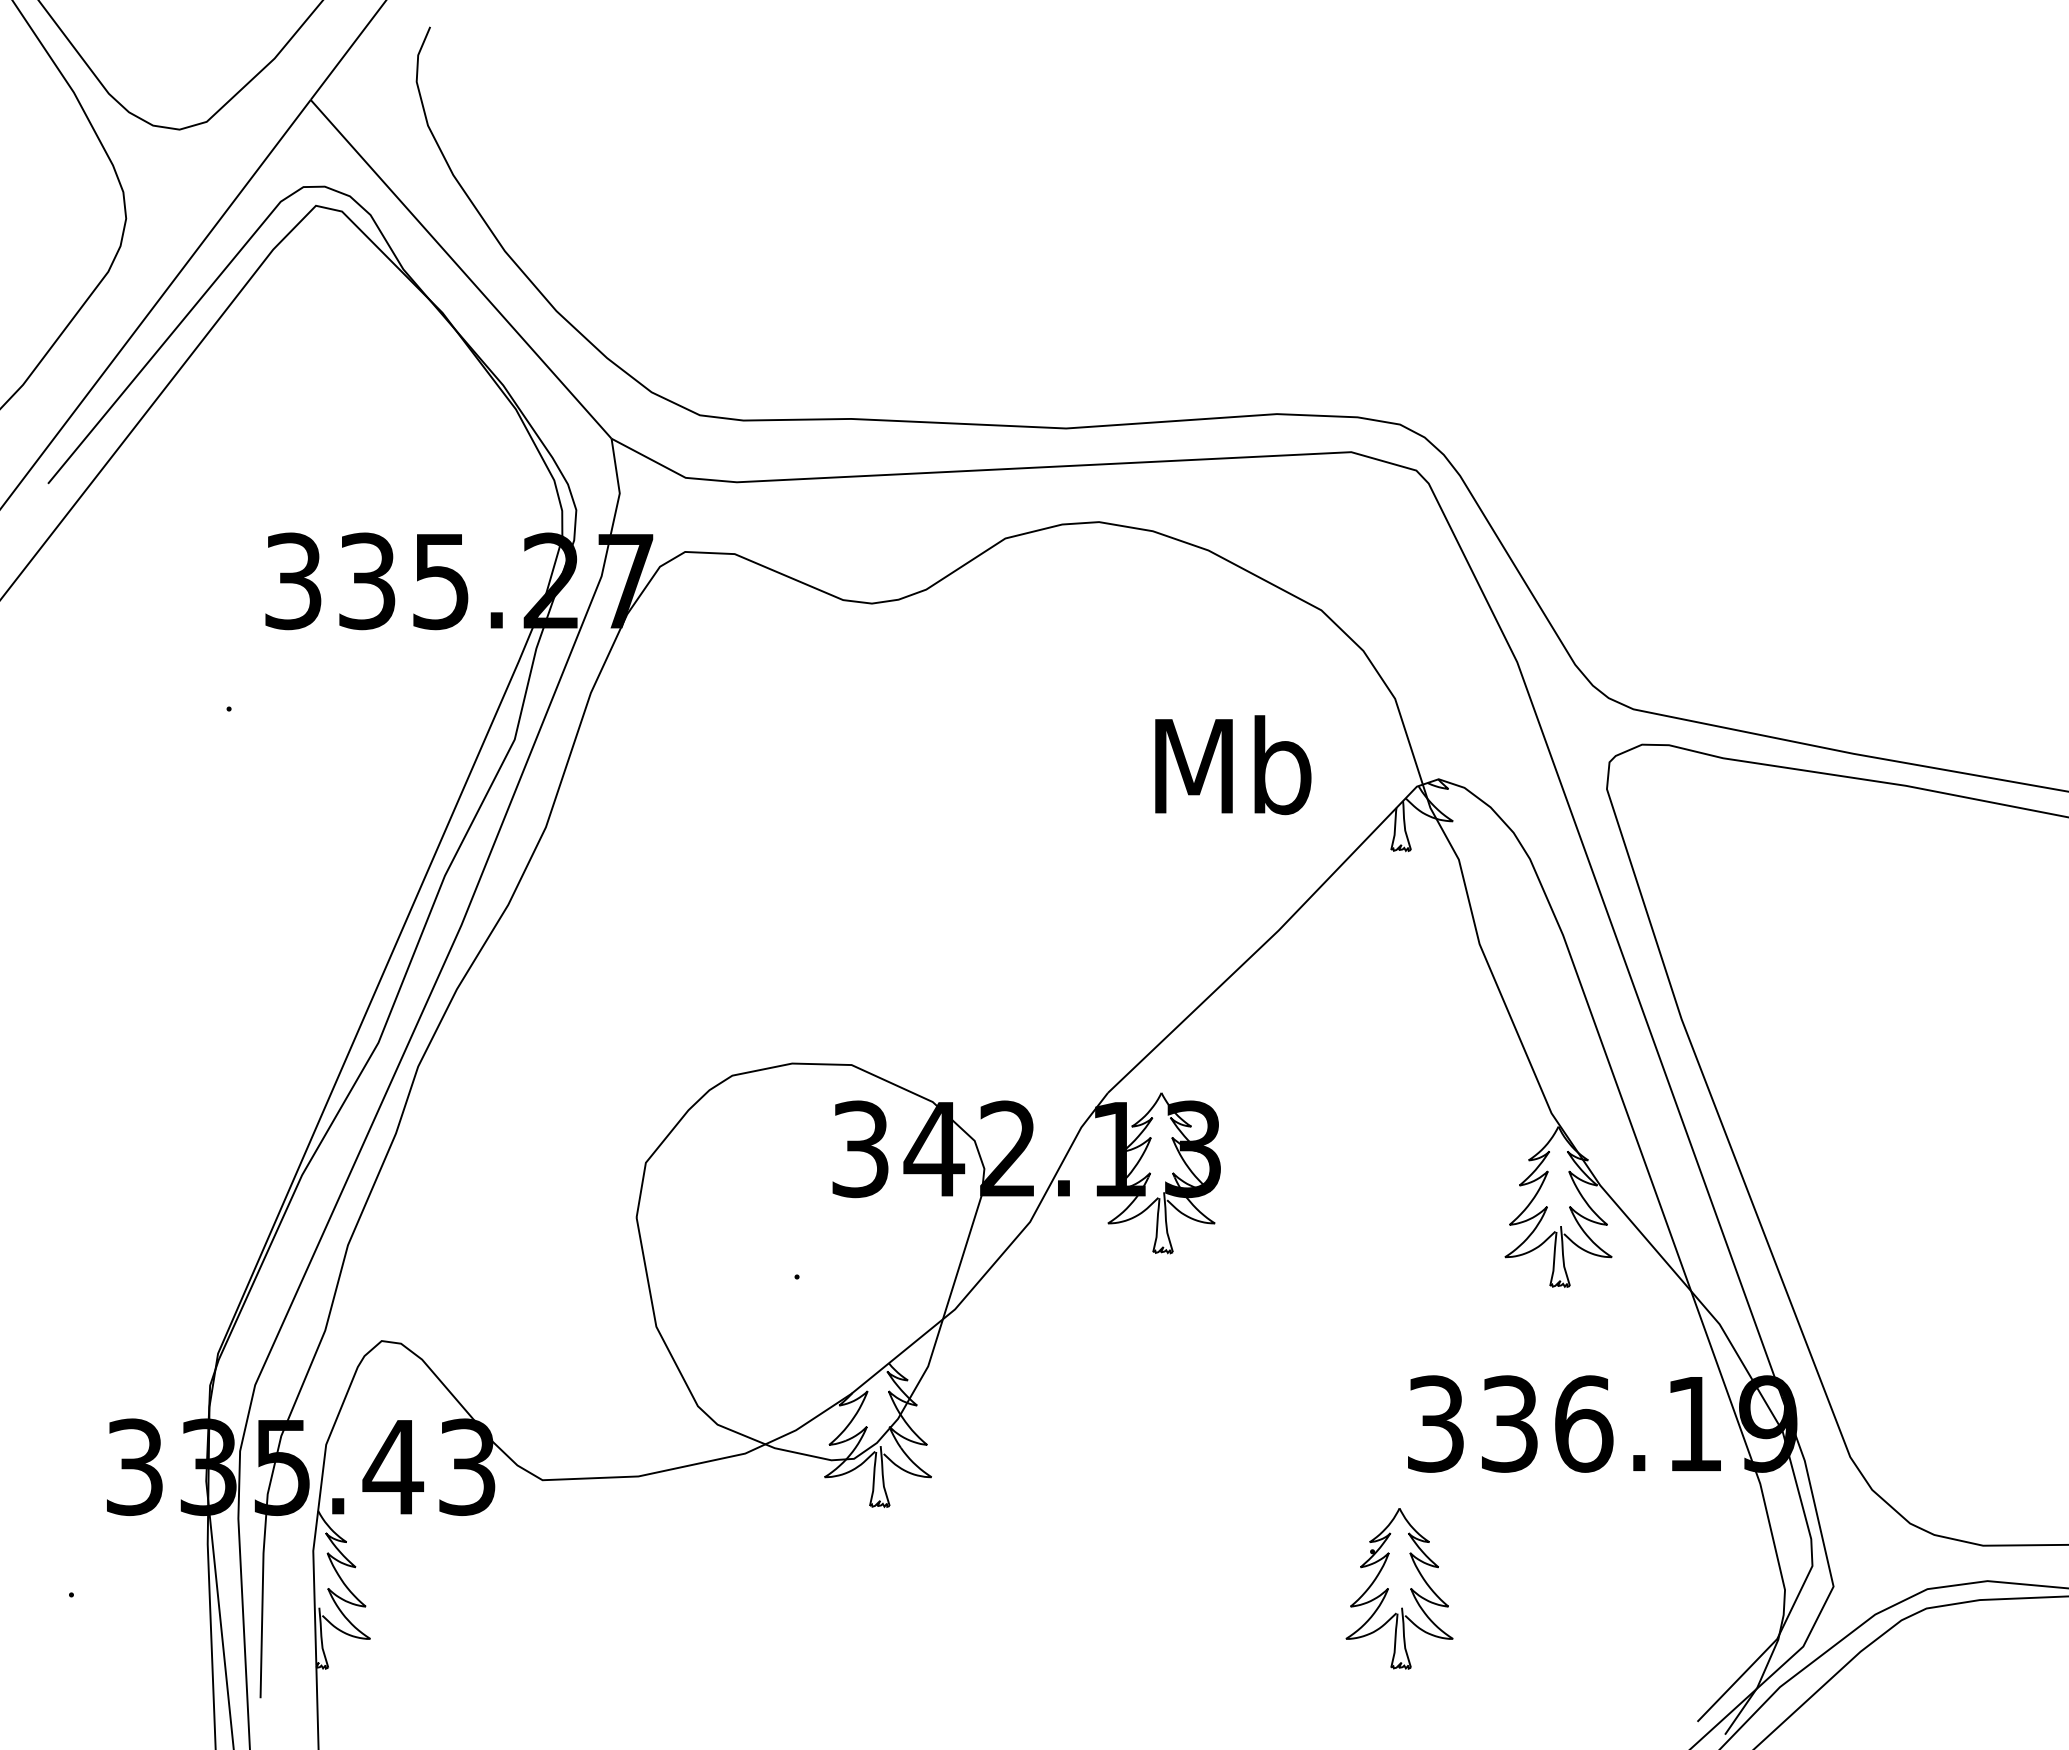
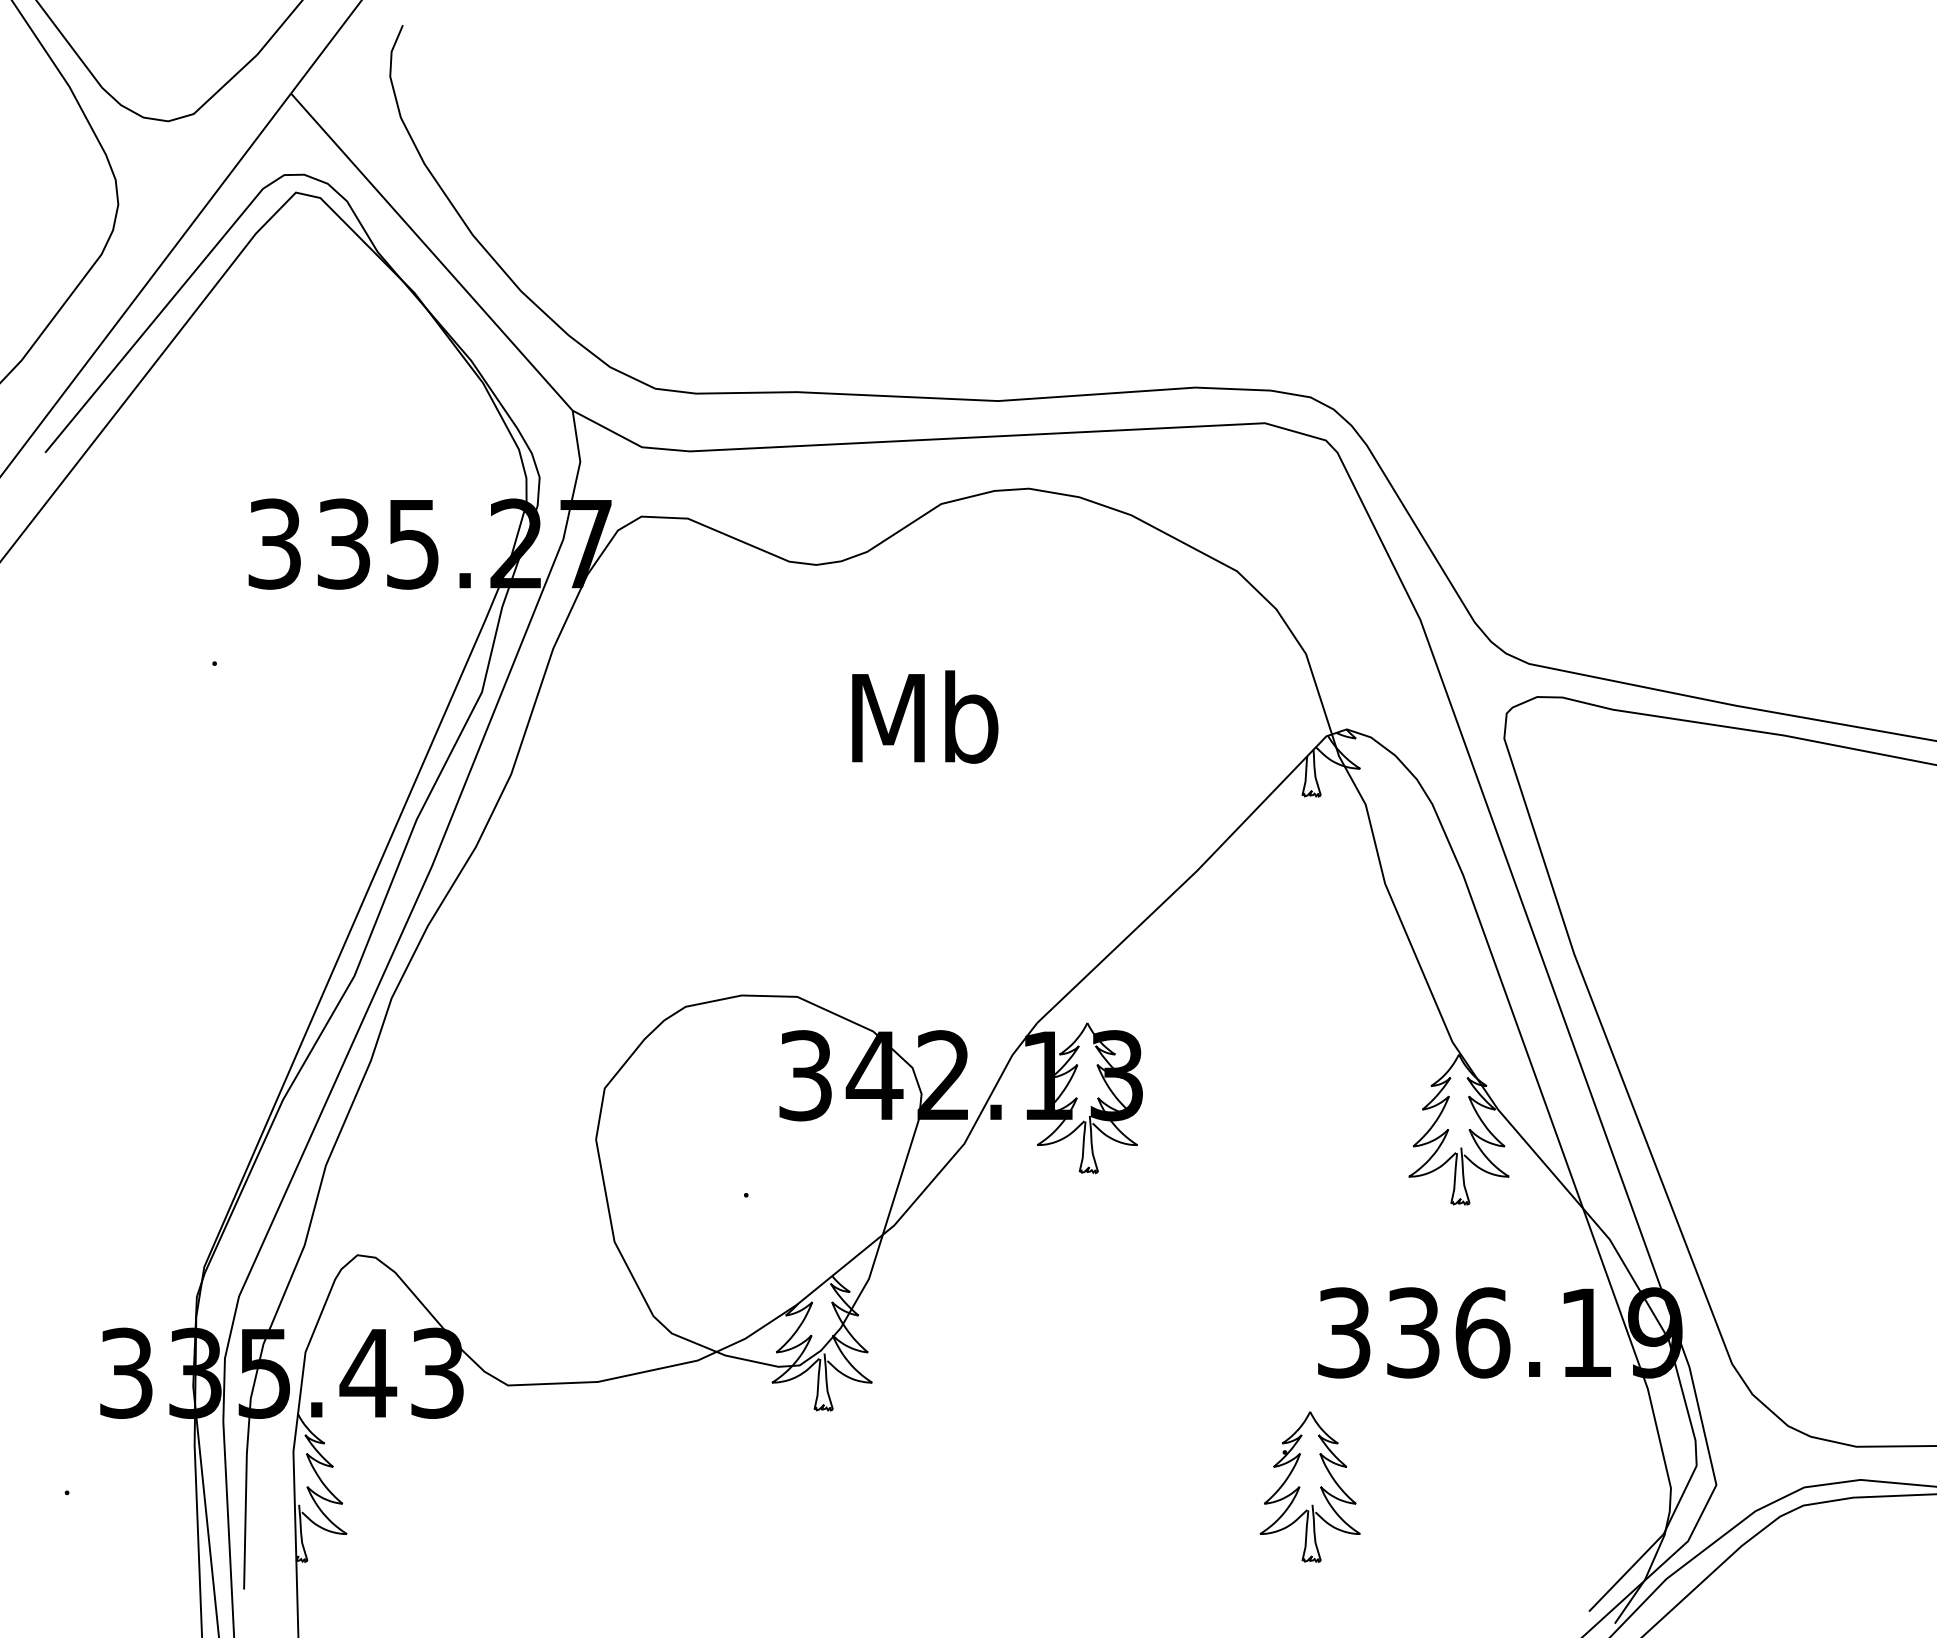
text: (1233, 765) -> (925, 717), moved

